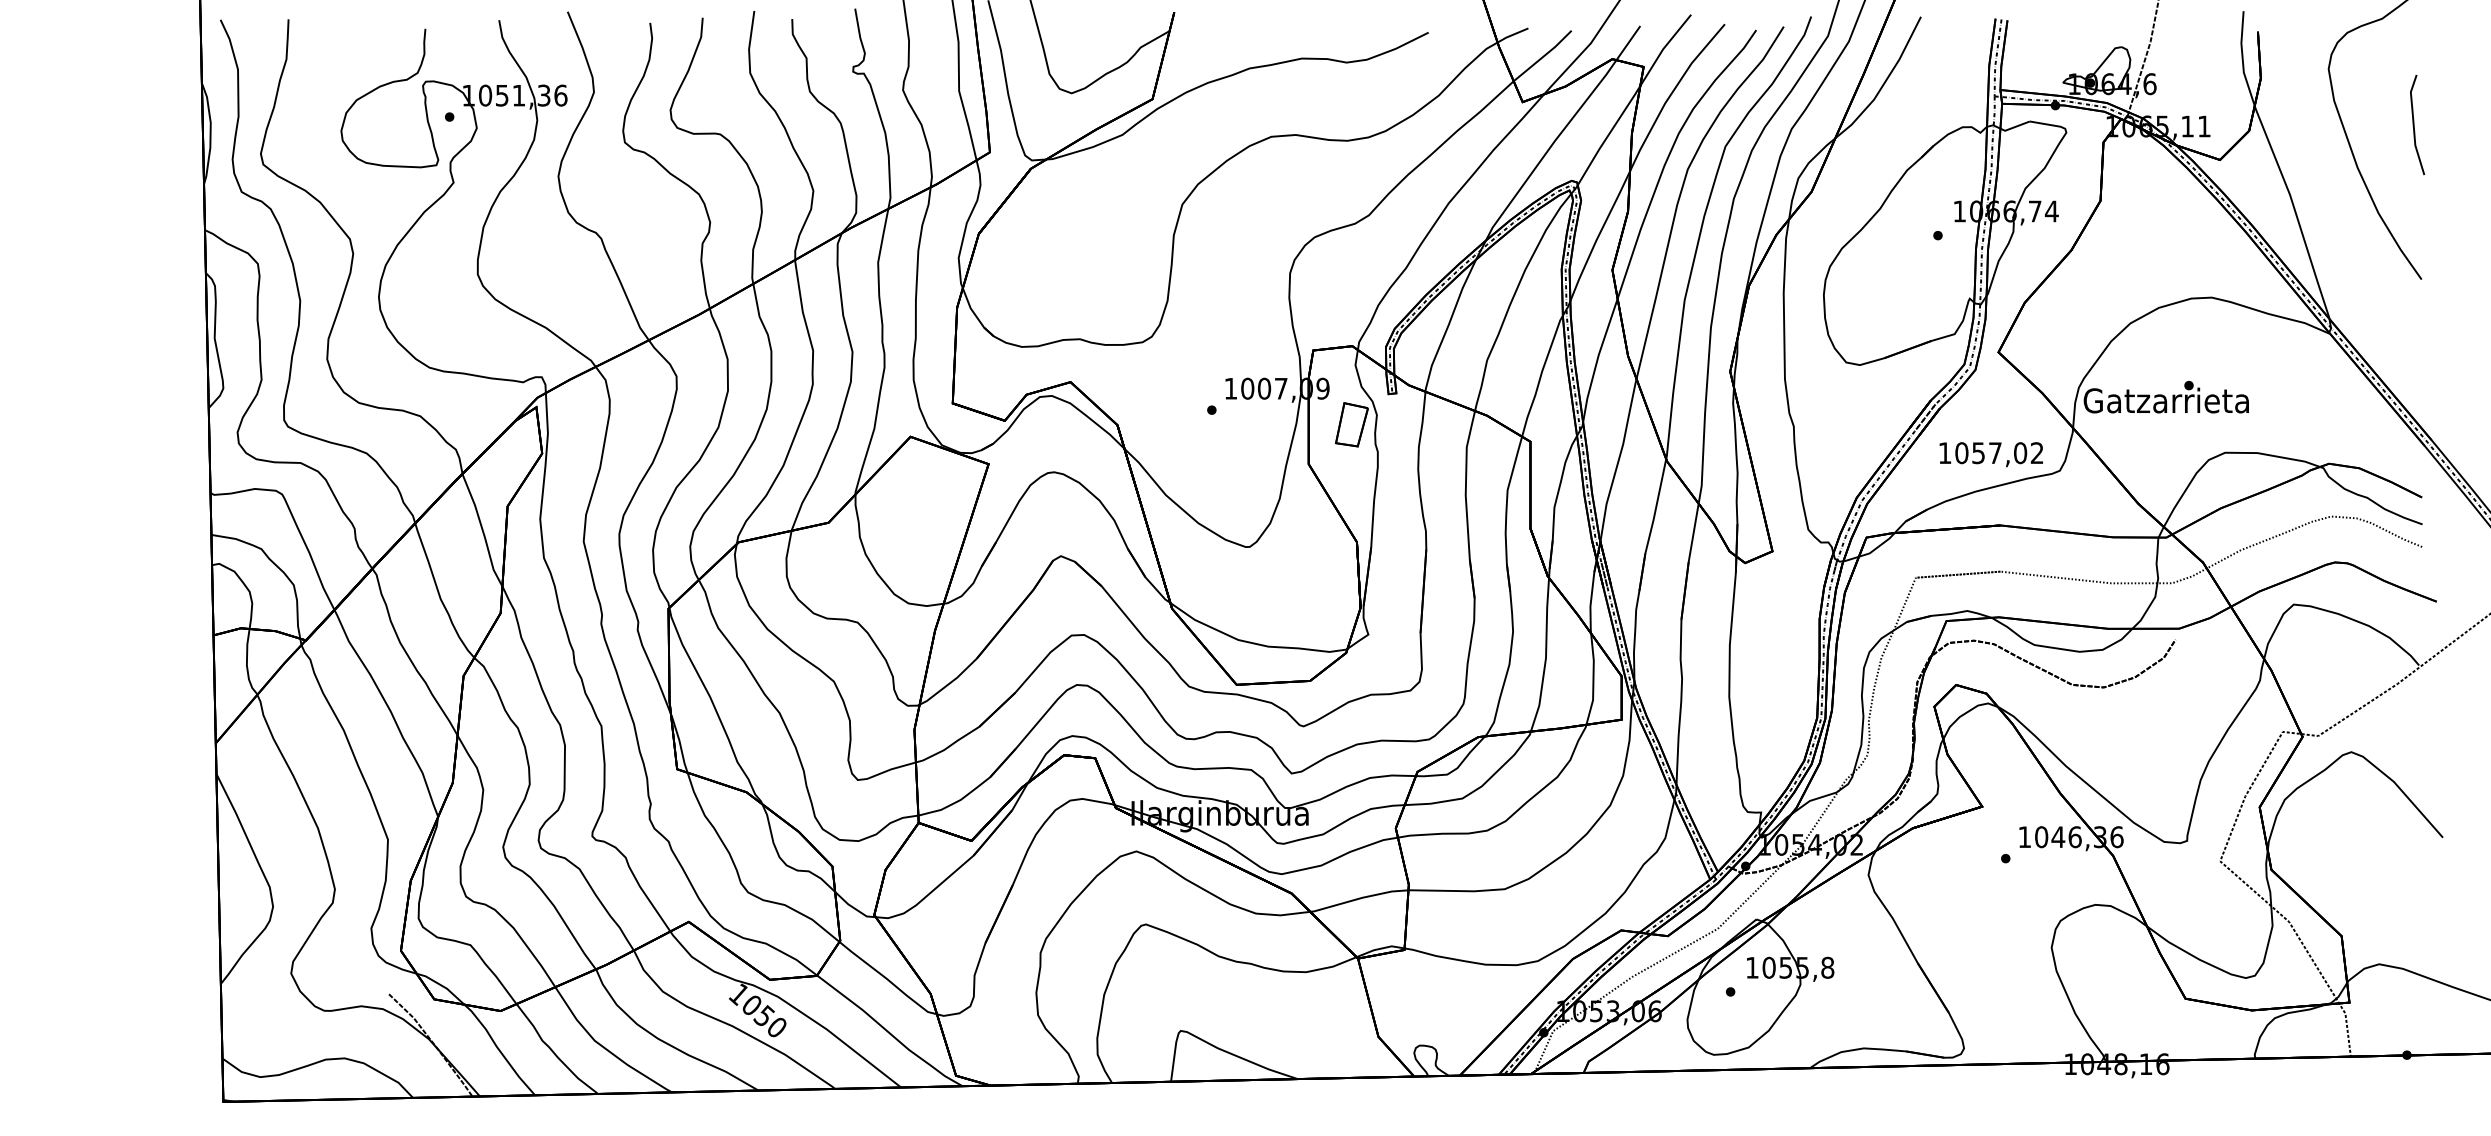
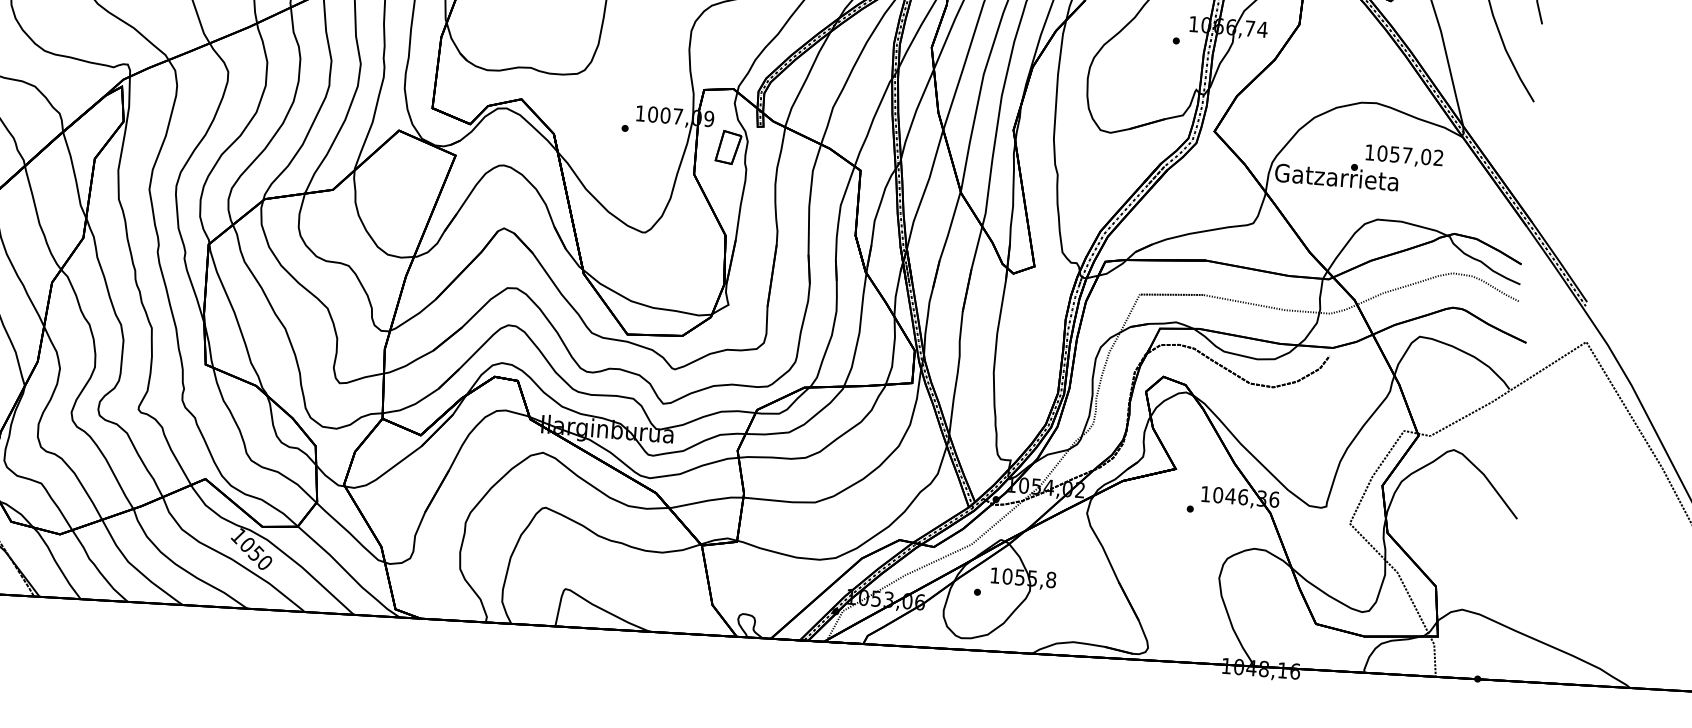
text: (1990, 454) -> (1403, 156), moved

